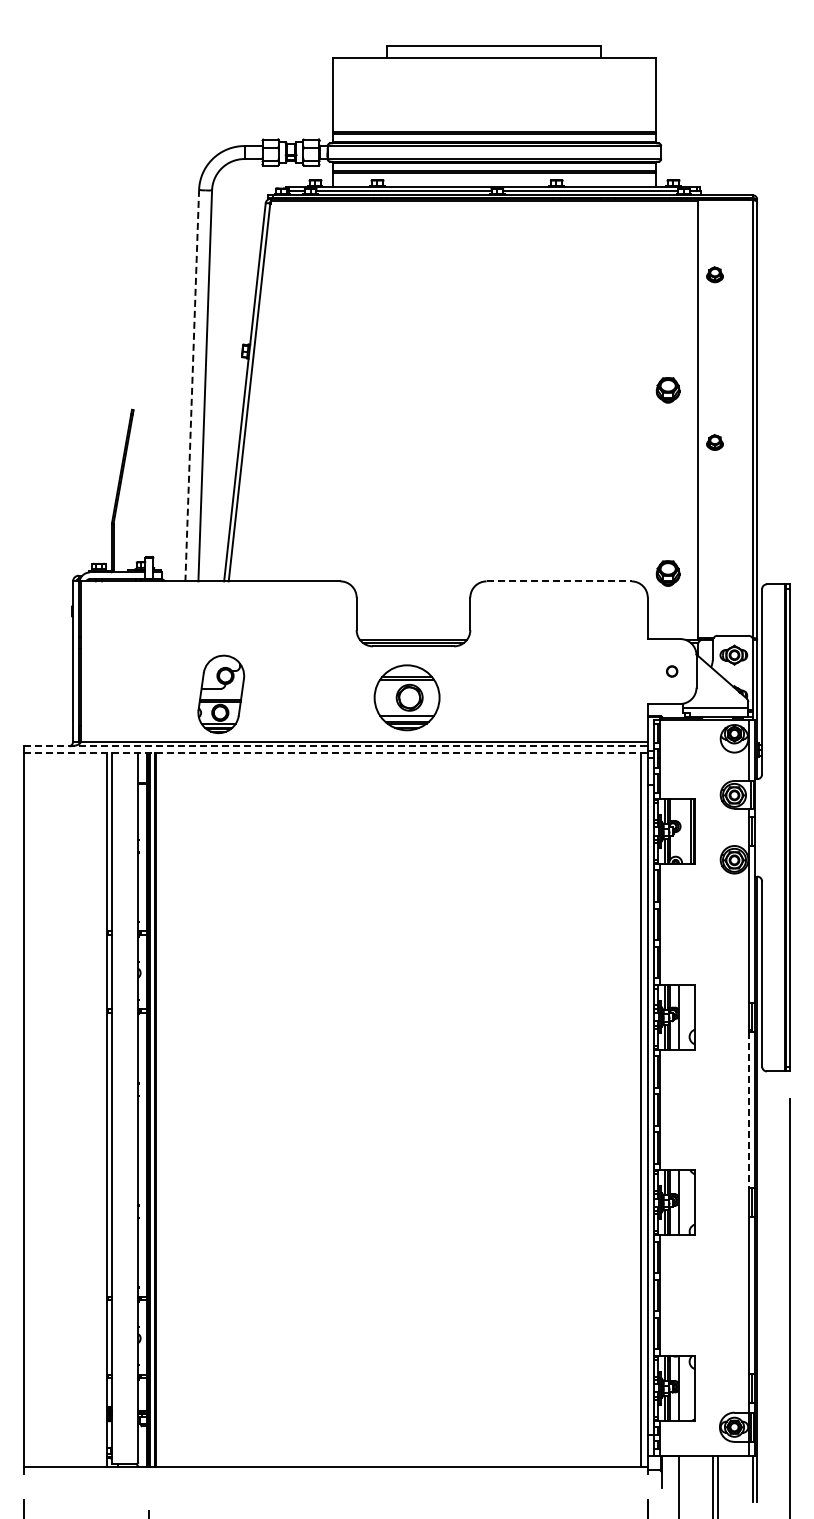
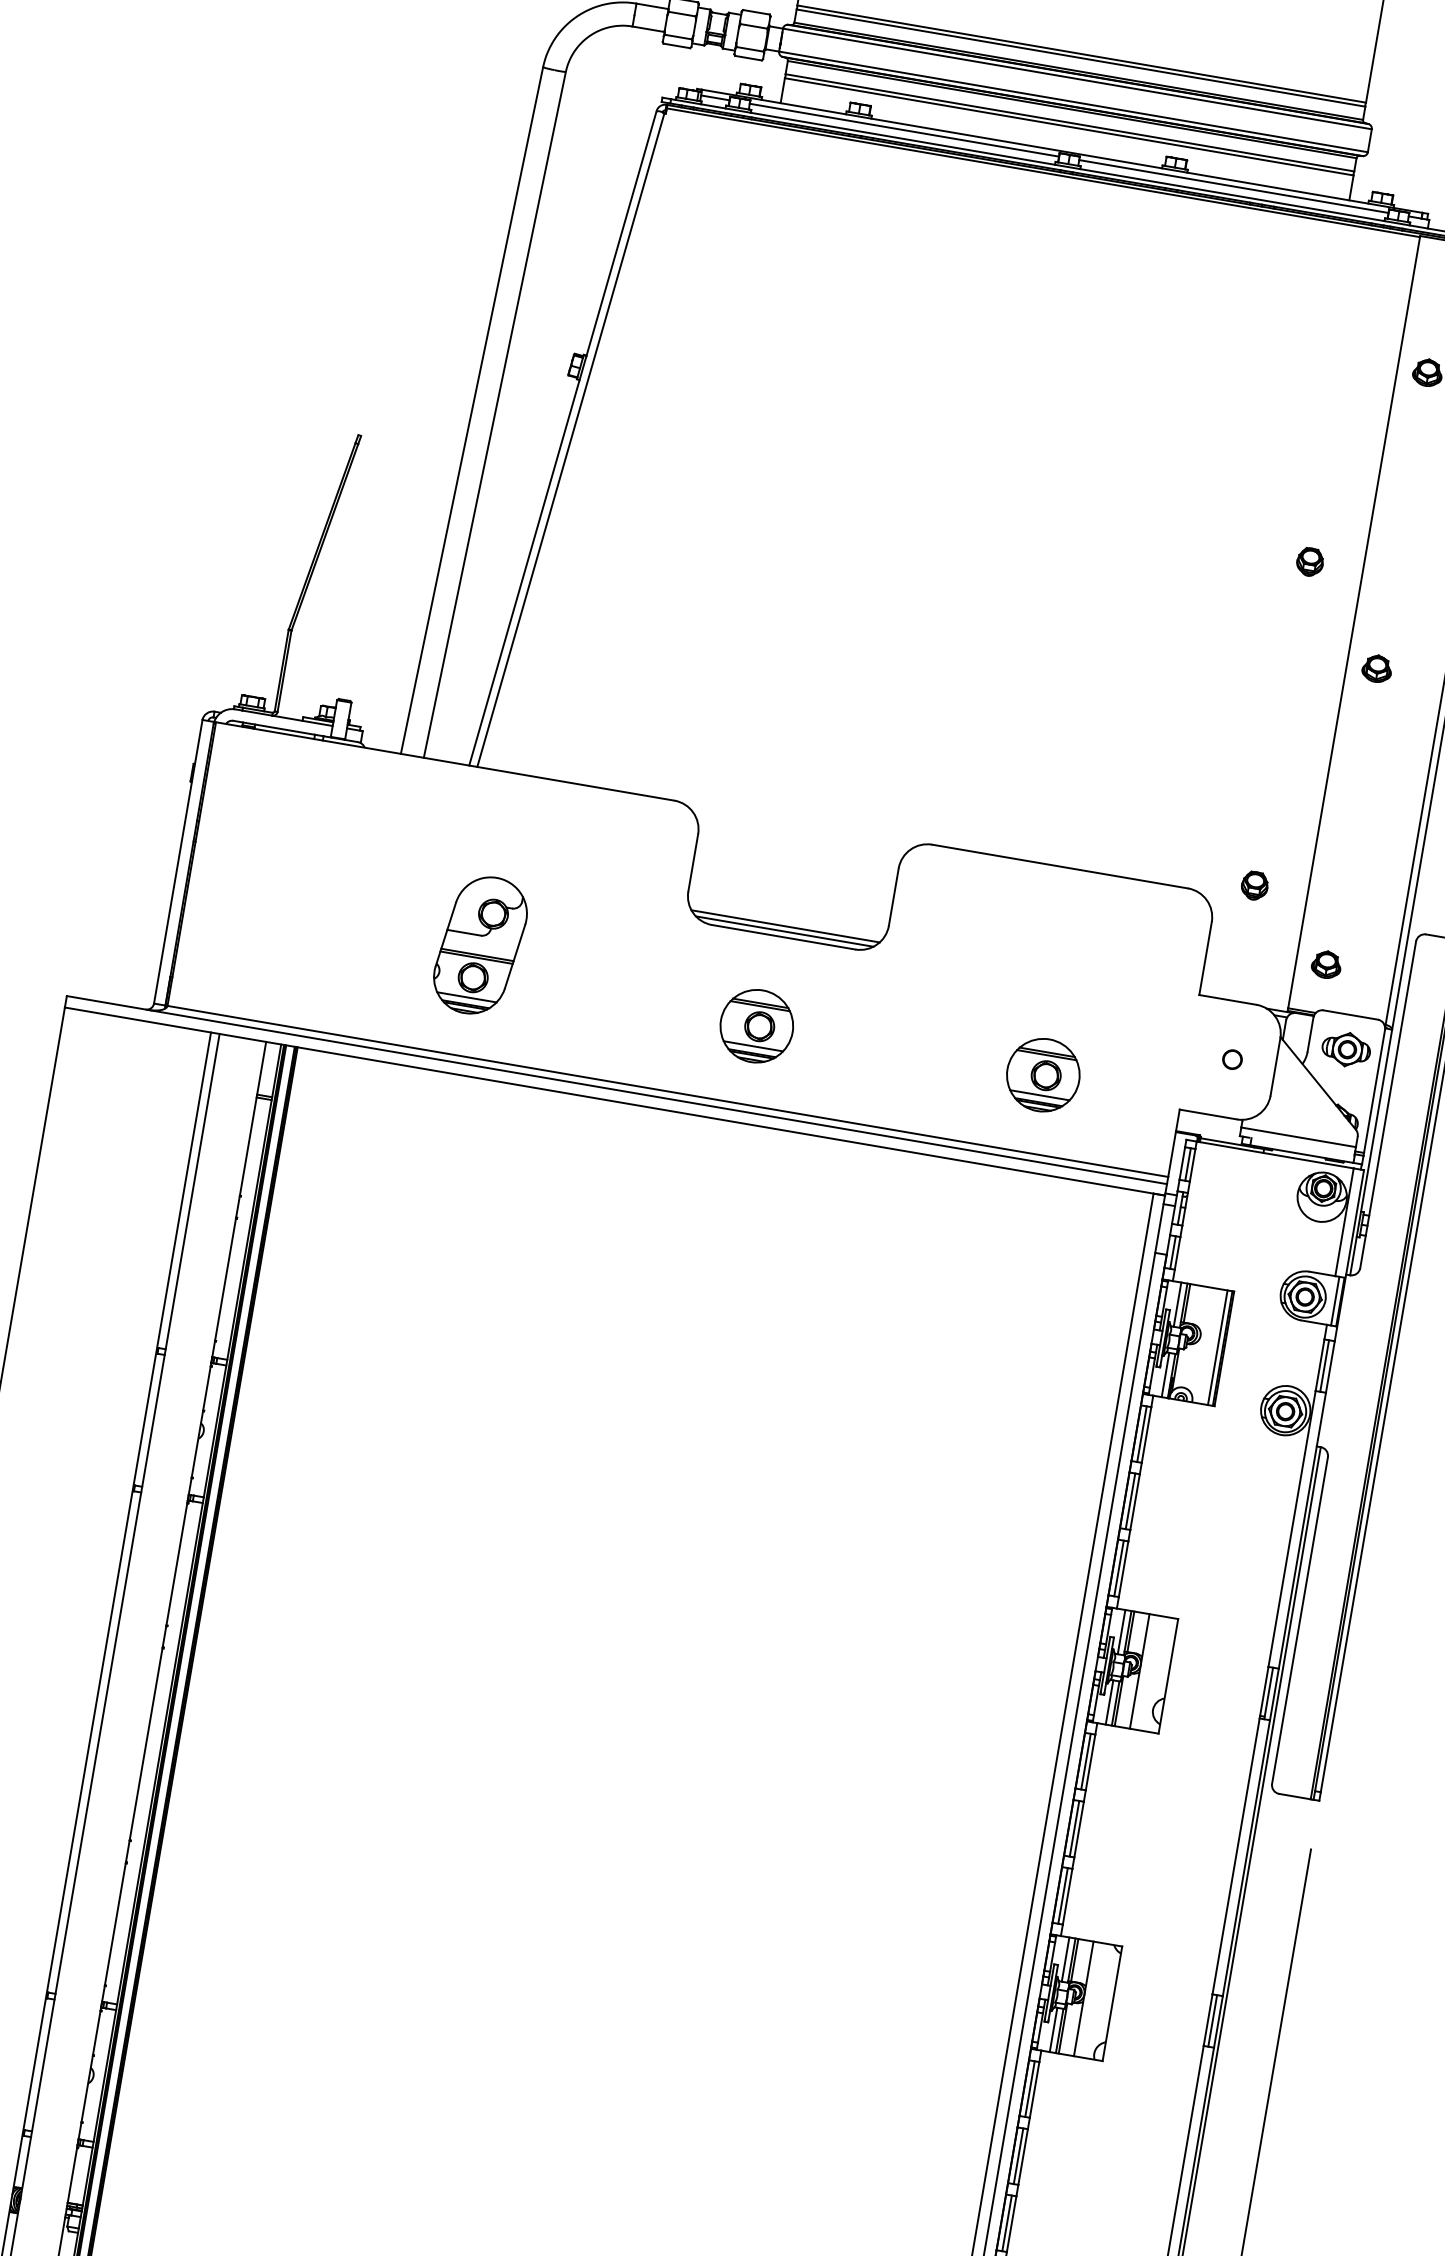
line: (192, 385) -> (472, 410), dashed -> solid
part: (667, 389) -> (1309, 560), size x0.62
part: (667, 573) -> (1253, 885), size x0.62
line: (559, 581) -> (1060, 866), dashed -> solid
part: (714, 609) -> (1325, 963), added
part: (221, 694) -> (480, 945), moved
part: (406, 697) -> (755, 1025), size x0.62
part: (569, 697) -> (1043, 1074), added
line: (336, 746) -> (617, 1090), dashed -> solid
line: (336, 752) -> (615, 1101), dashed -> solid
line: (749, 1110) -> (1236, 1857), dashed -> solid

